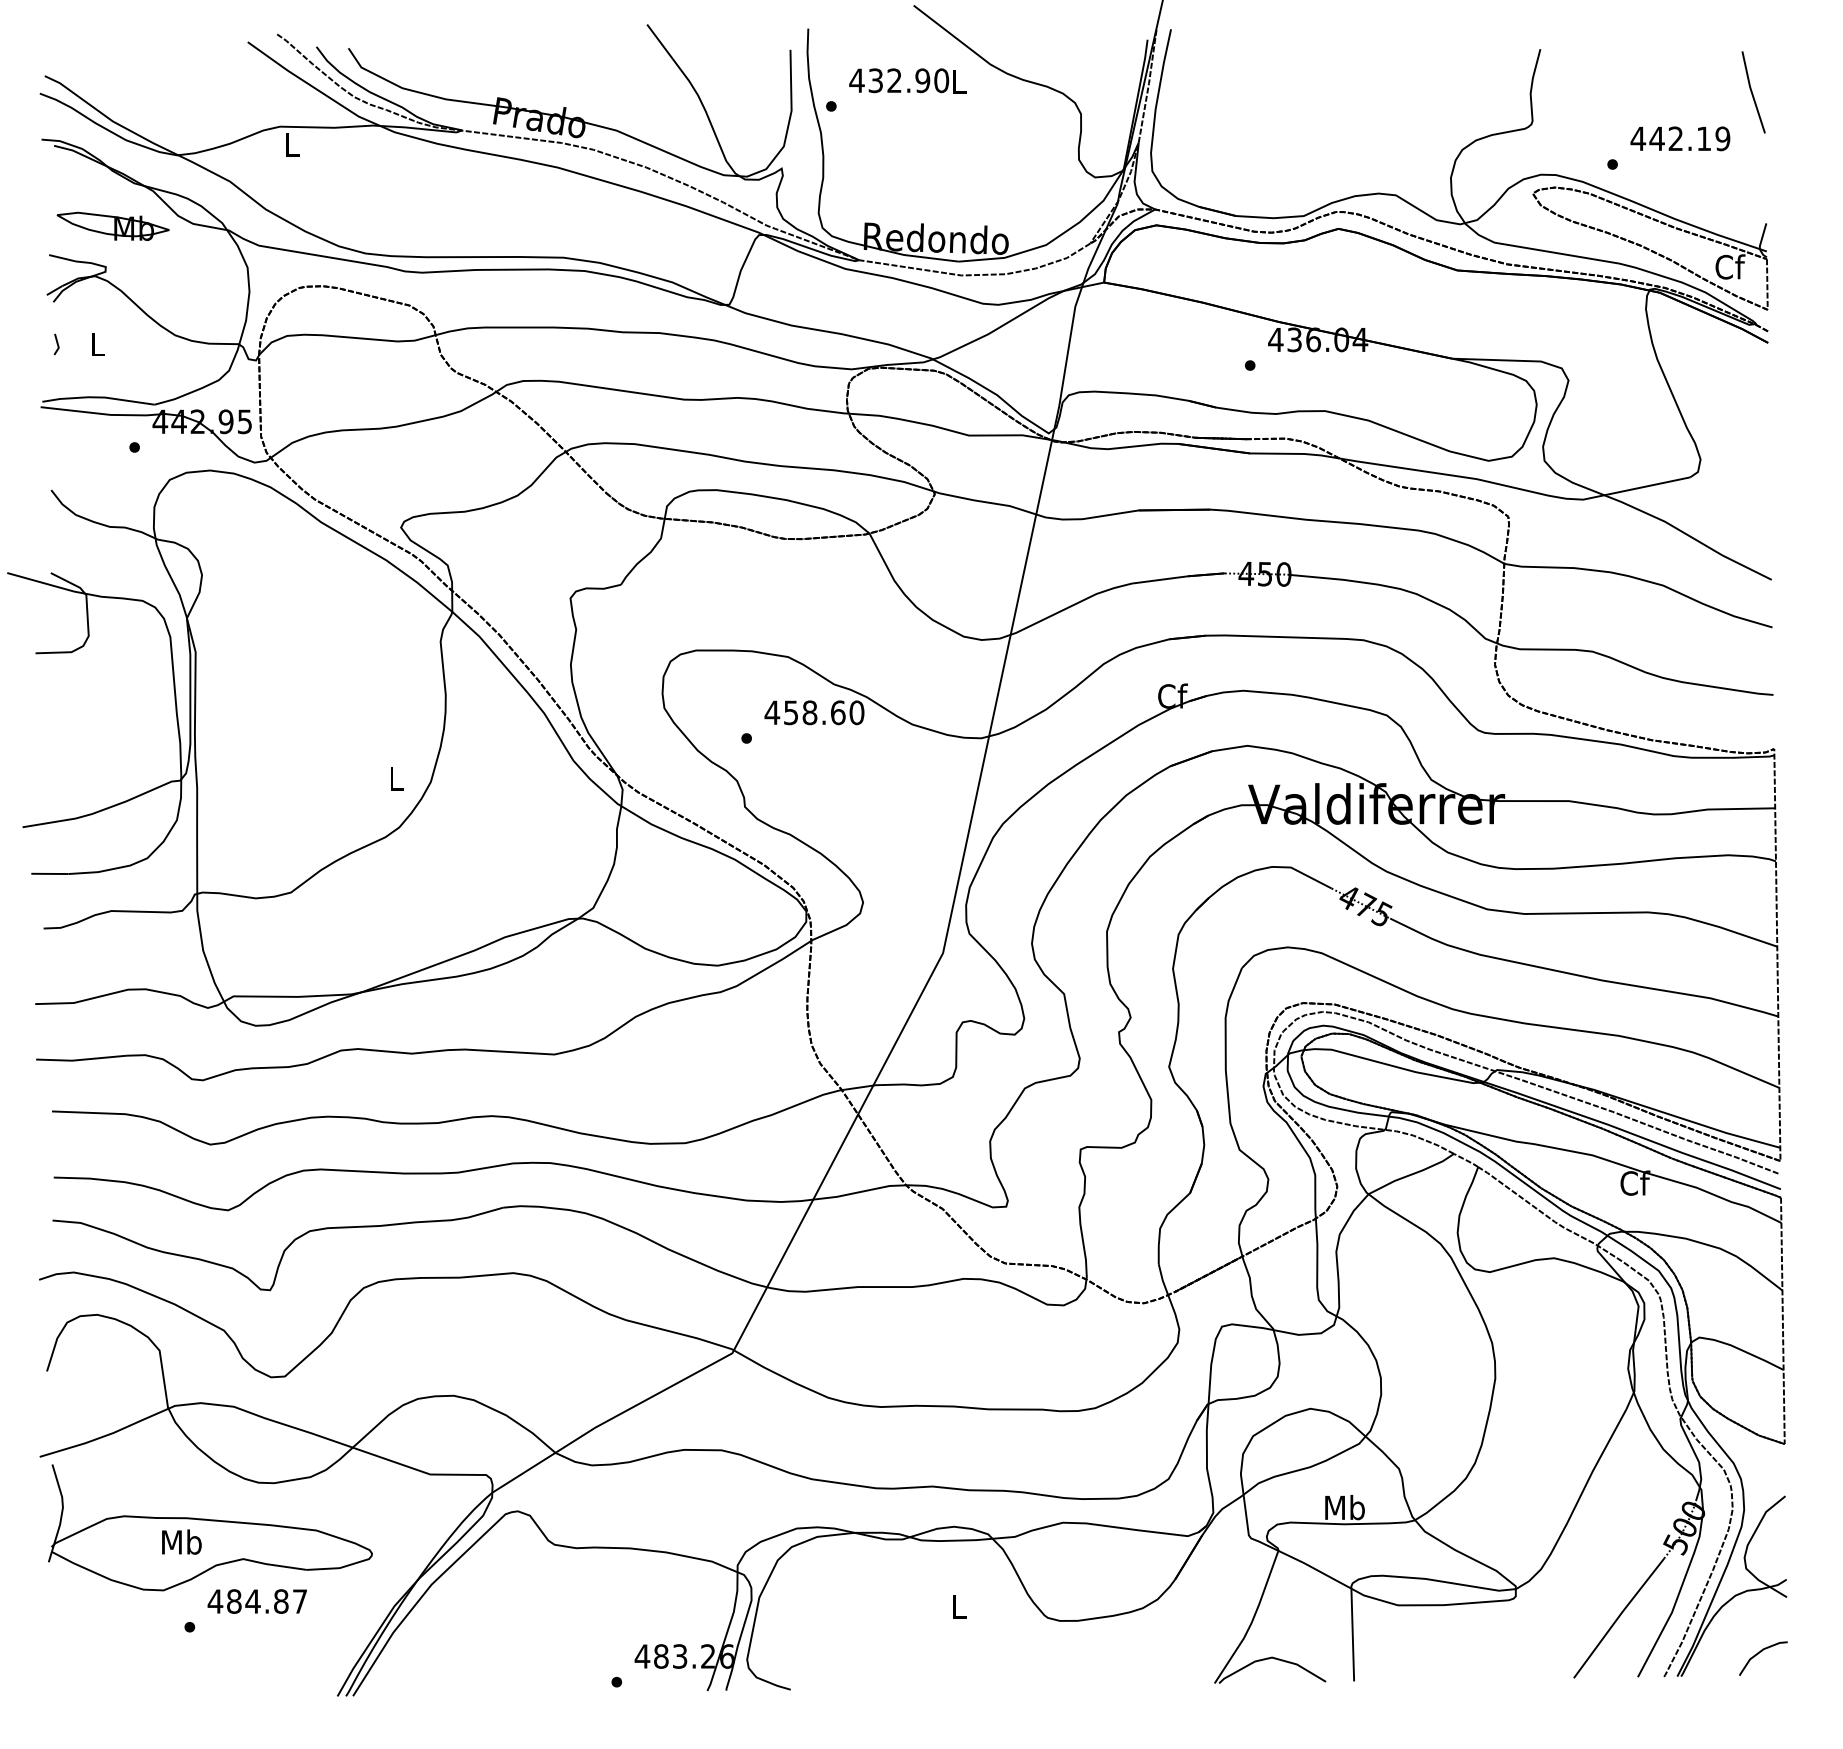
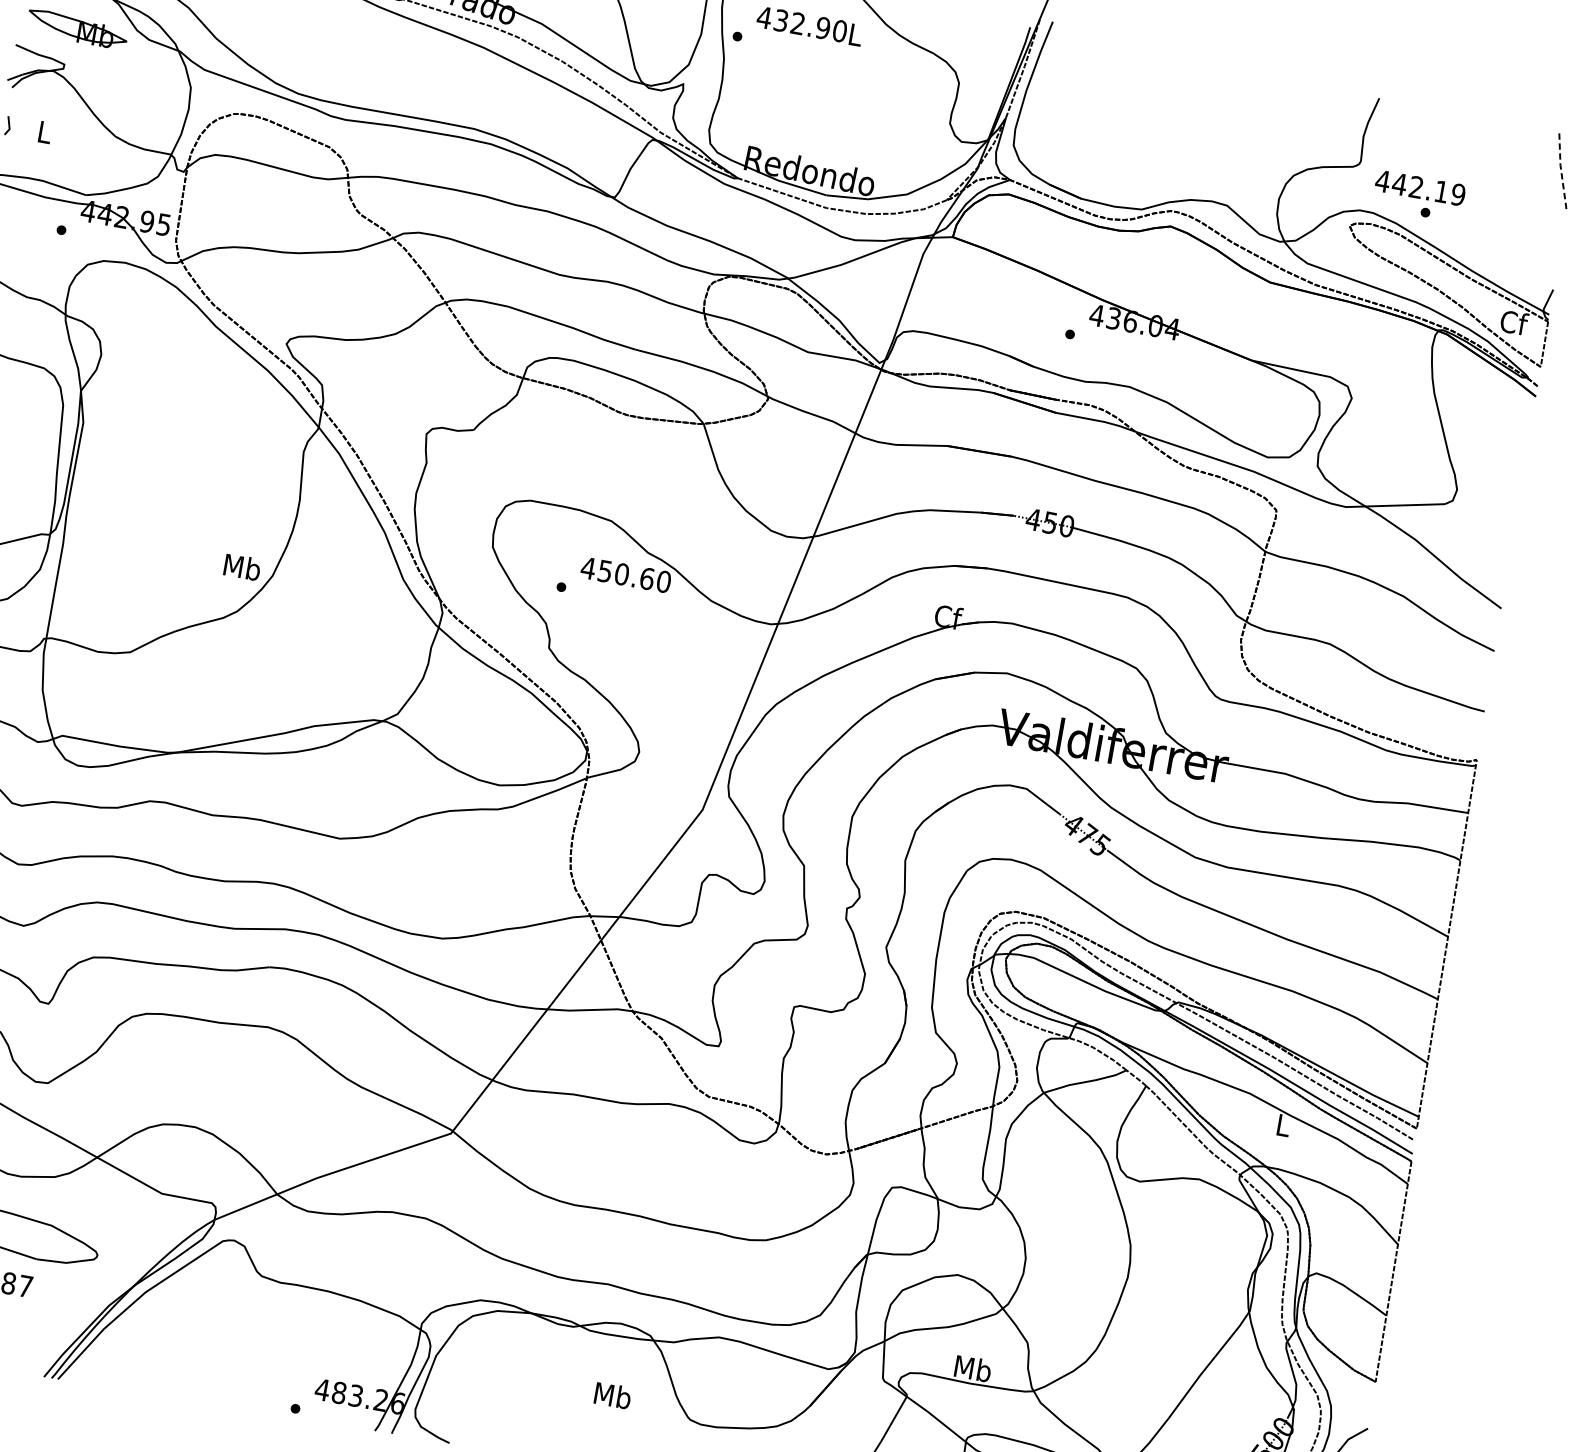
line: (1751, 91) -> (1561, 169), solid -> dashed
text: (1680, 138) -> (1420, 187), moved
text: (809, 712) -> (621, 574), 458.60 -> 450.60
text: (396, 778) -> (242, 567), L -> Mb
text: (1635, 1182) -> (1284, 1124), Cf -> L
text: (958, 1606) -> (612, 1395), L -> Mb

